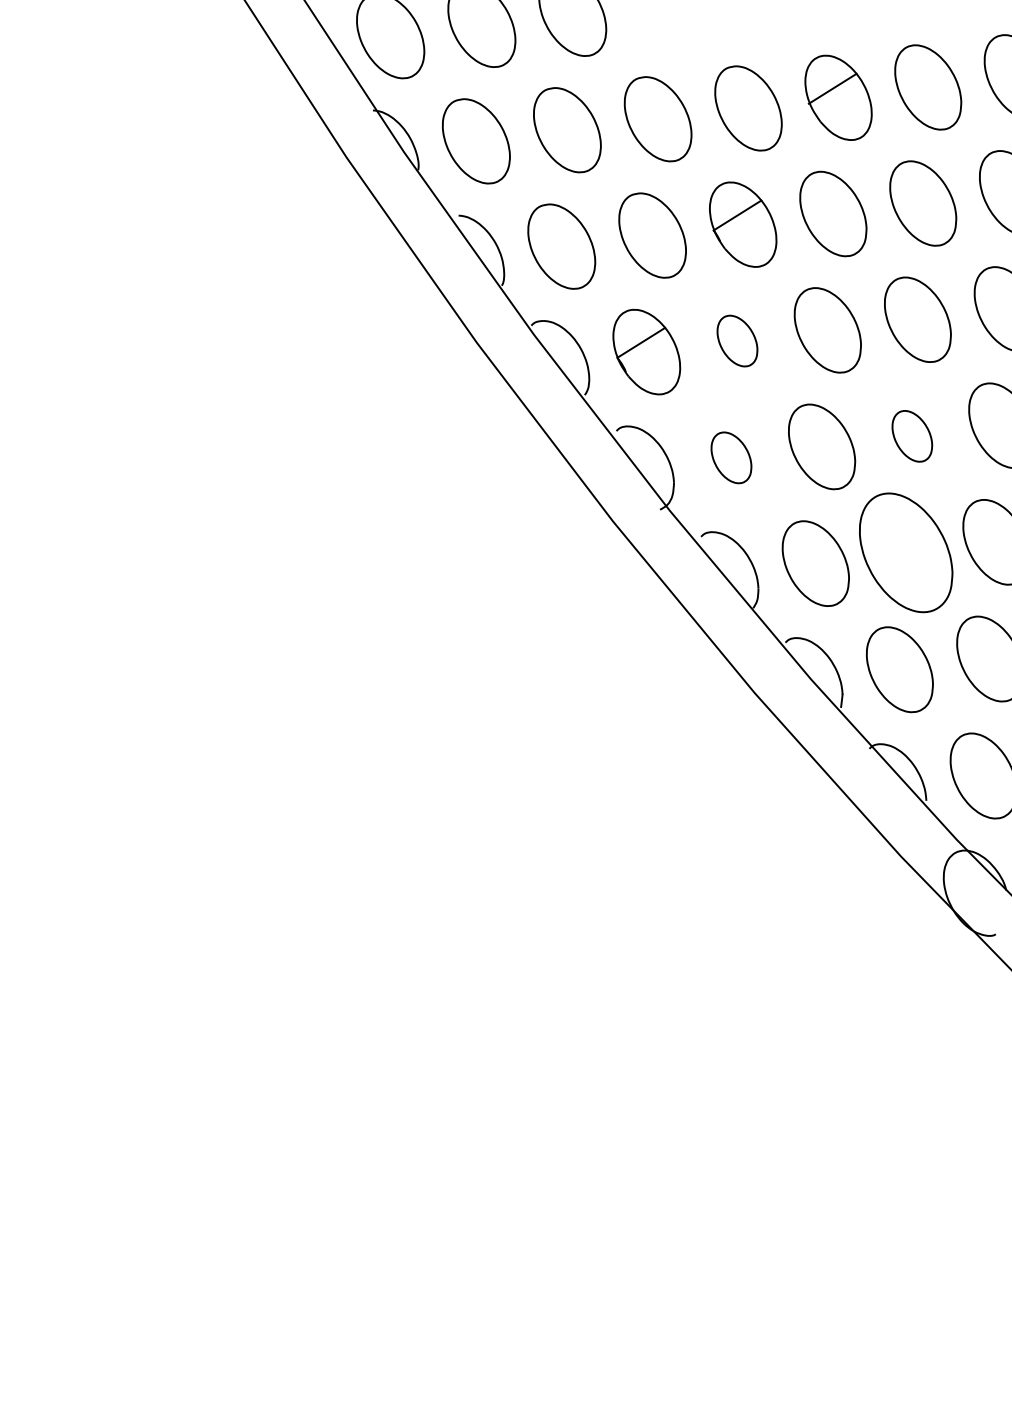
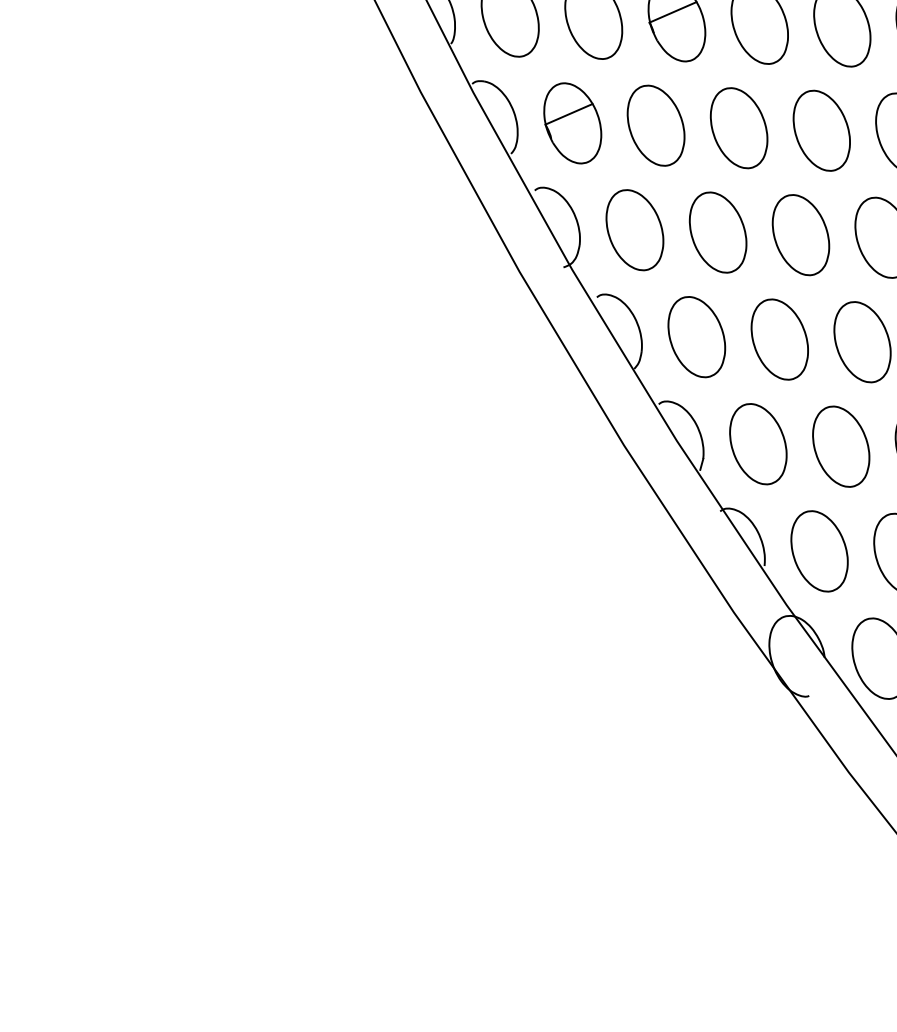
part: (737, 340) -> (656, 125), size x1.67
part: (912, 436) -> (801, 235), size x1.67
part: (731, 457) -> (635, 229), size x1.67
part: (906, 552) -> (780, 339), size x0.71

